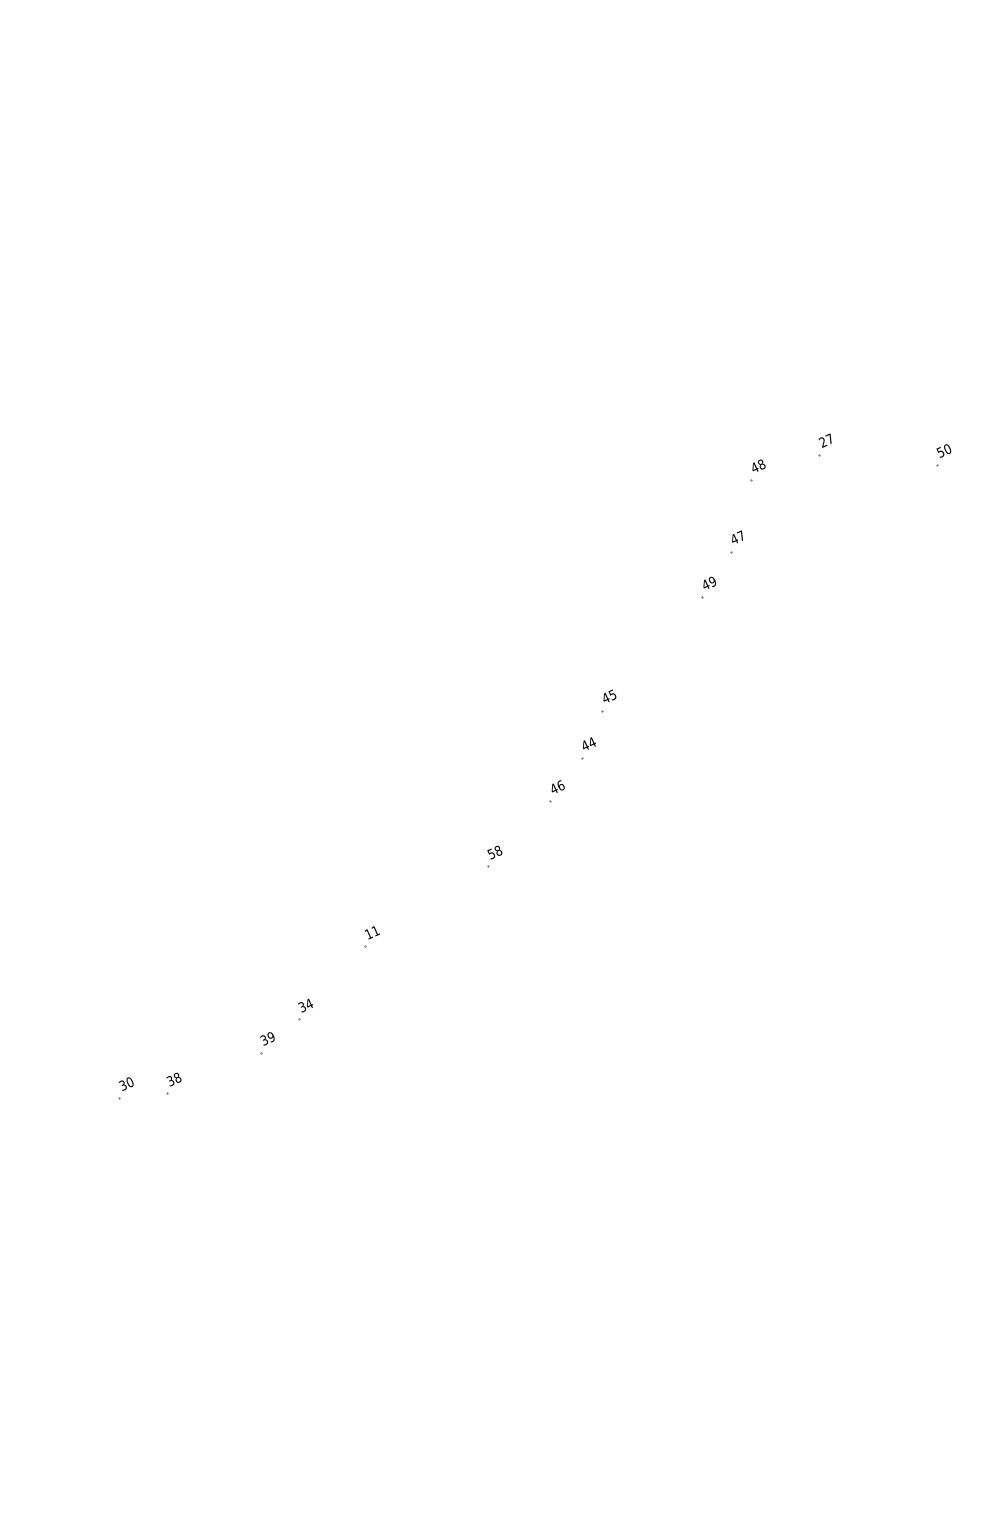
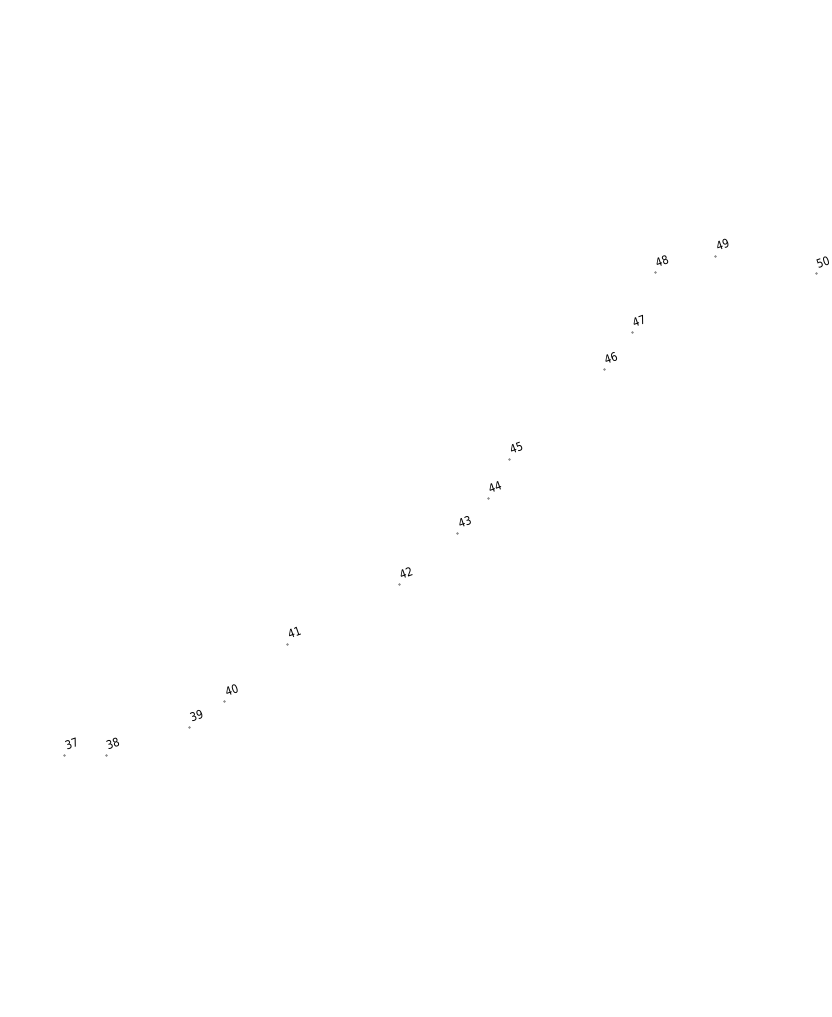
text: (825, 440) -> (721, 243), 27 -> 49
text: (712, 581) -> (613, 356), 49 -> 46
text: (560, 785) -> (467, 520), 46 -> 43
text: (494, 852) -> (405, 572), 58 -> 42
text: (368, 933) -> (291, 632), 11 -> 41
text: (305, 1005) -> (231, 689), 34 -> 40
text: (129, 1081) -> (74, 741), 30 -> 37

